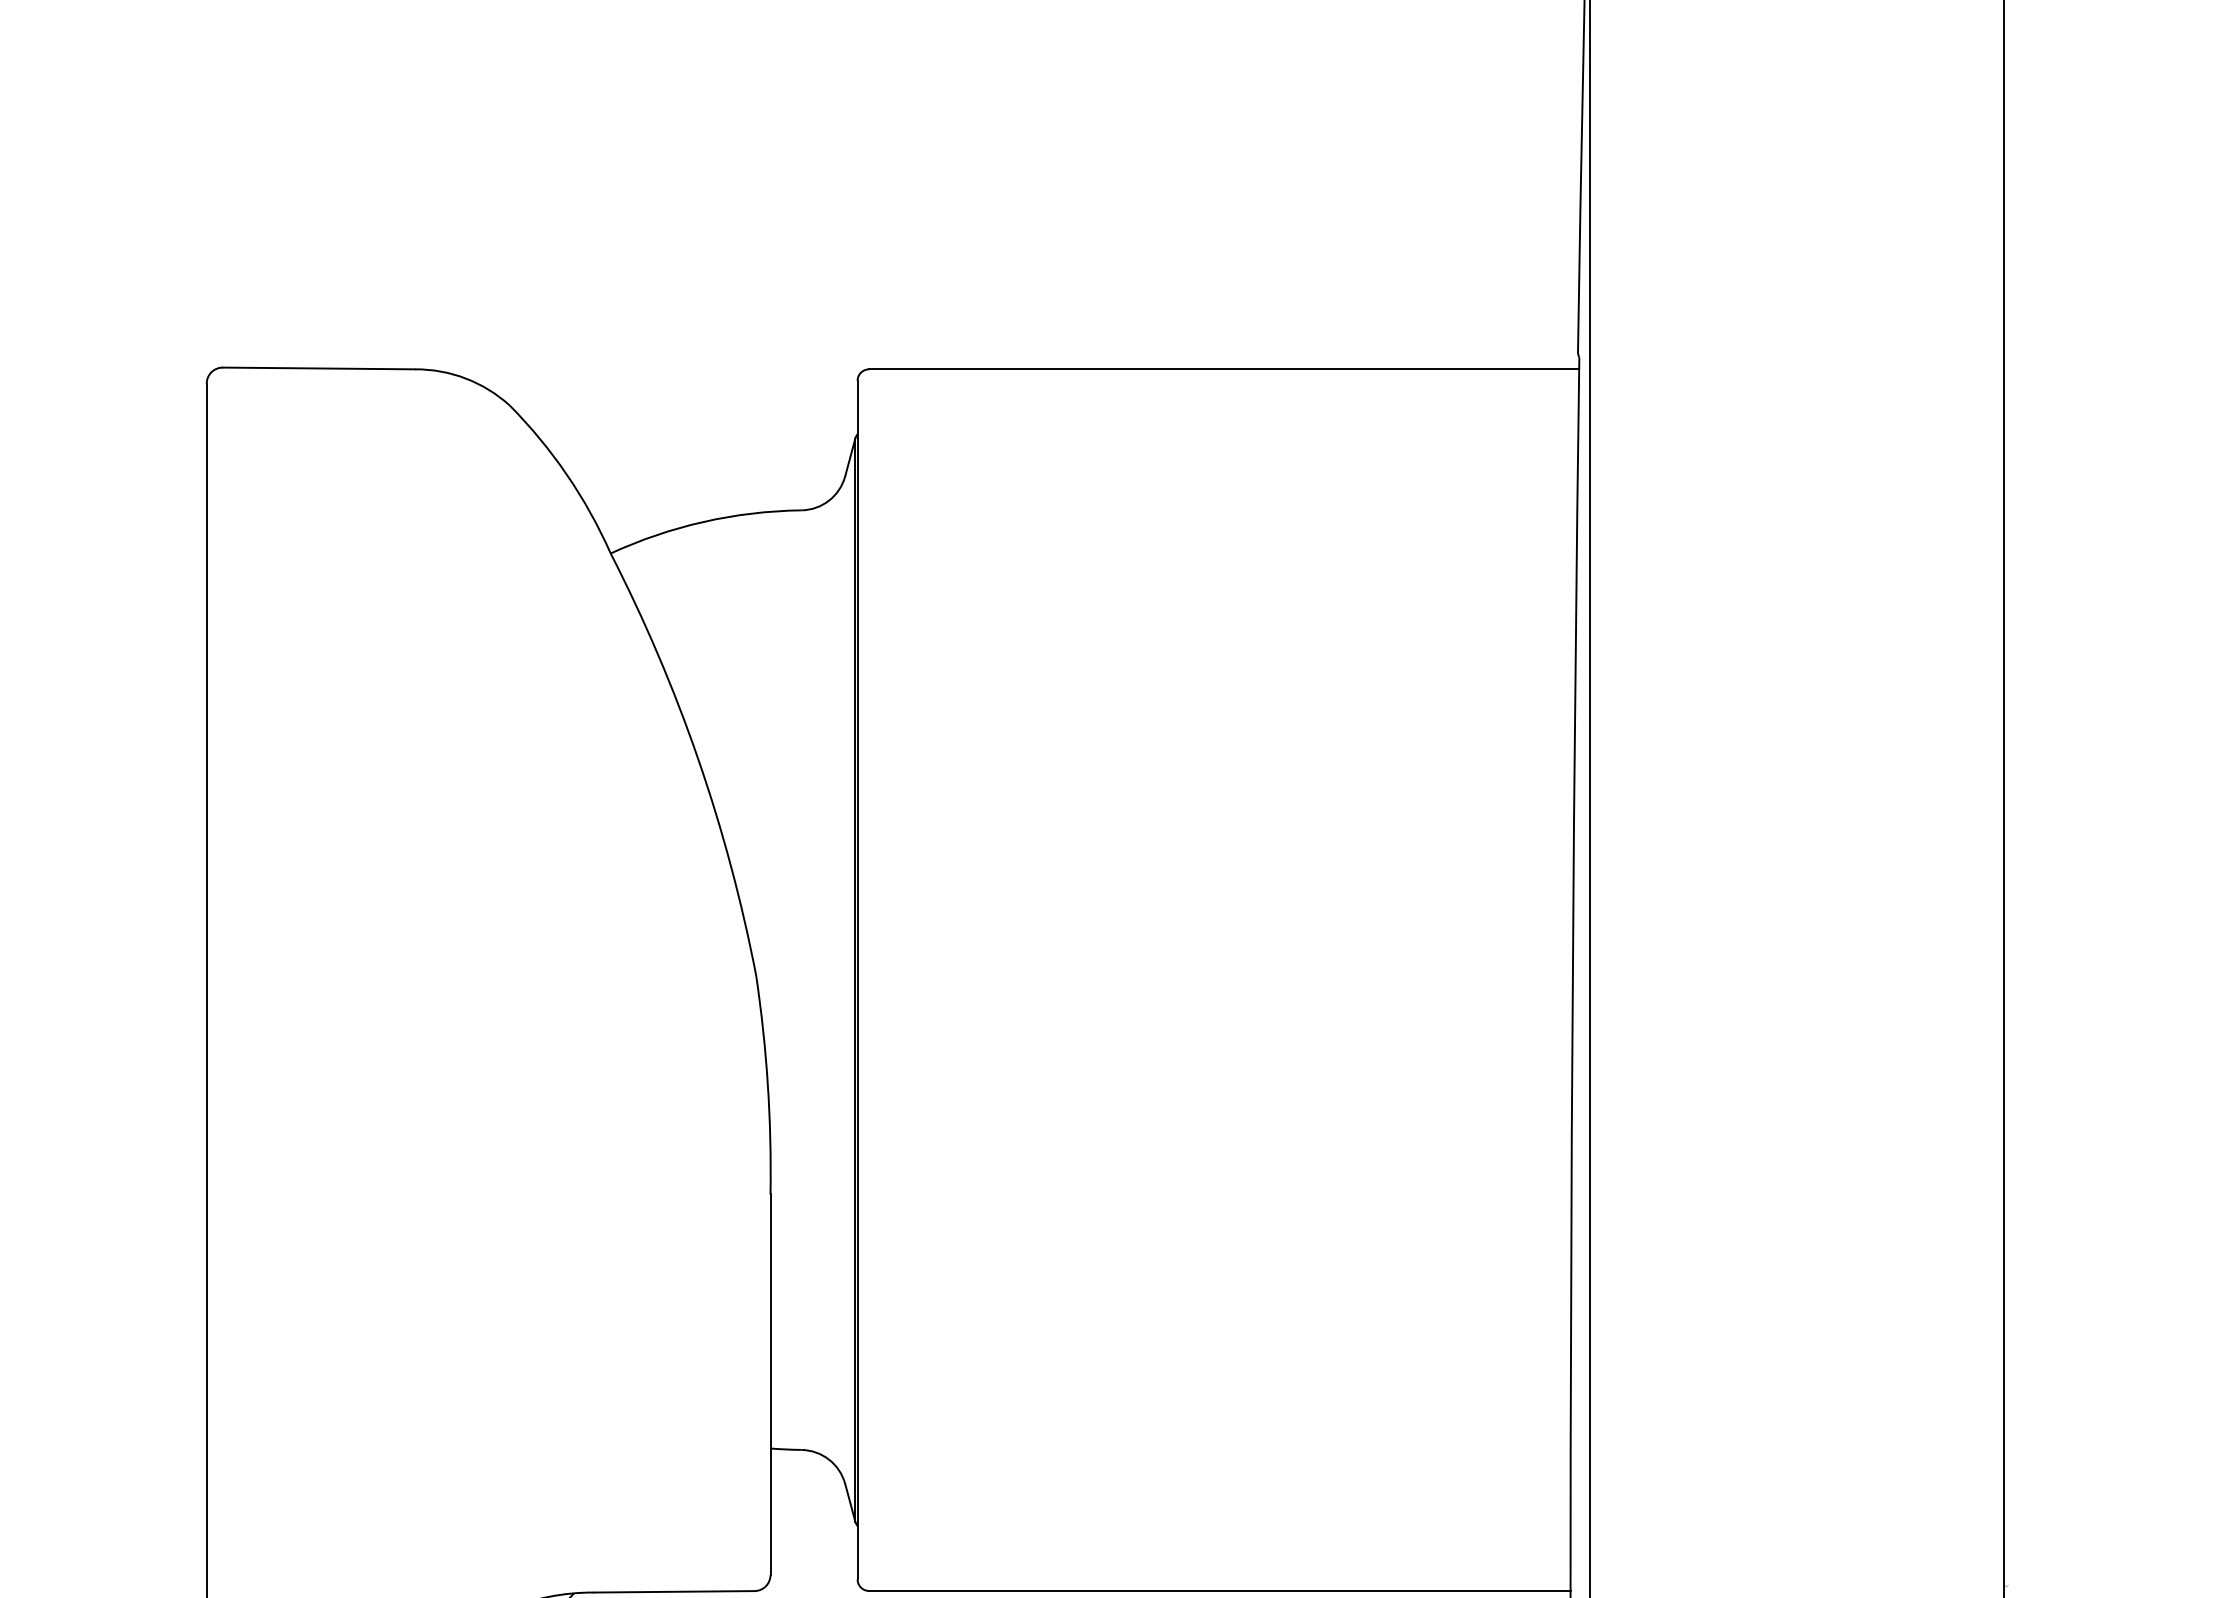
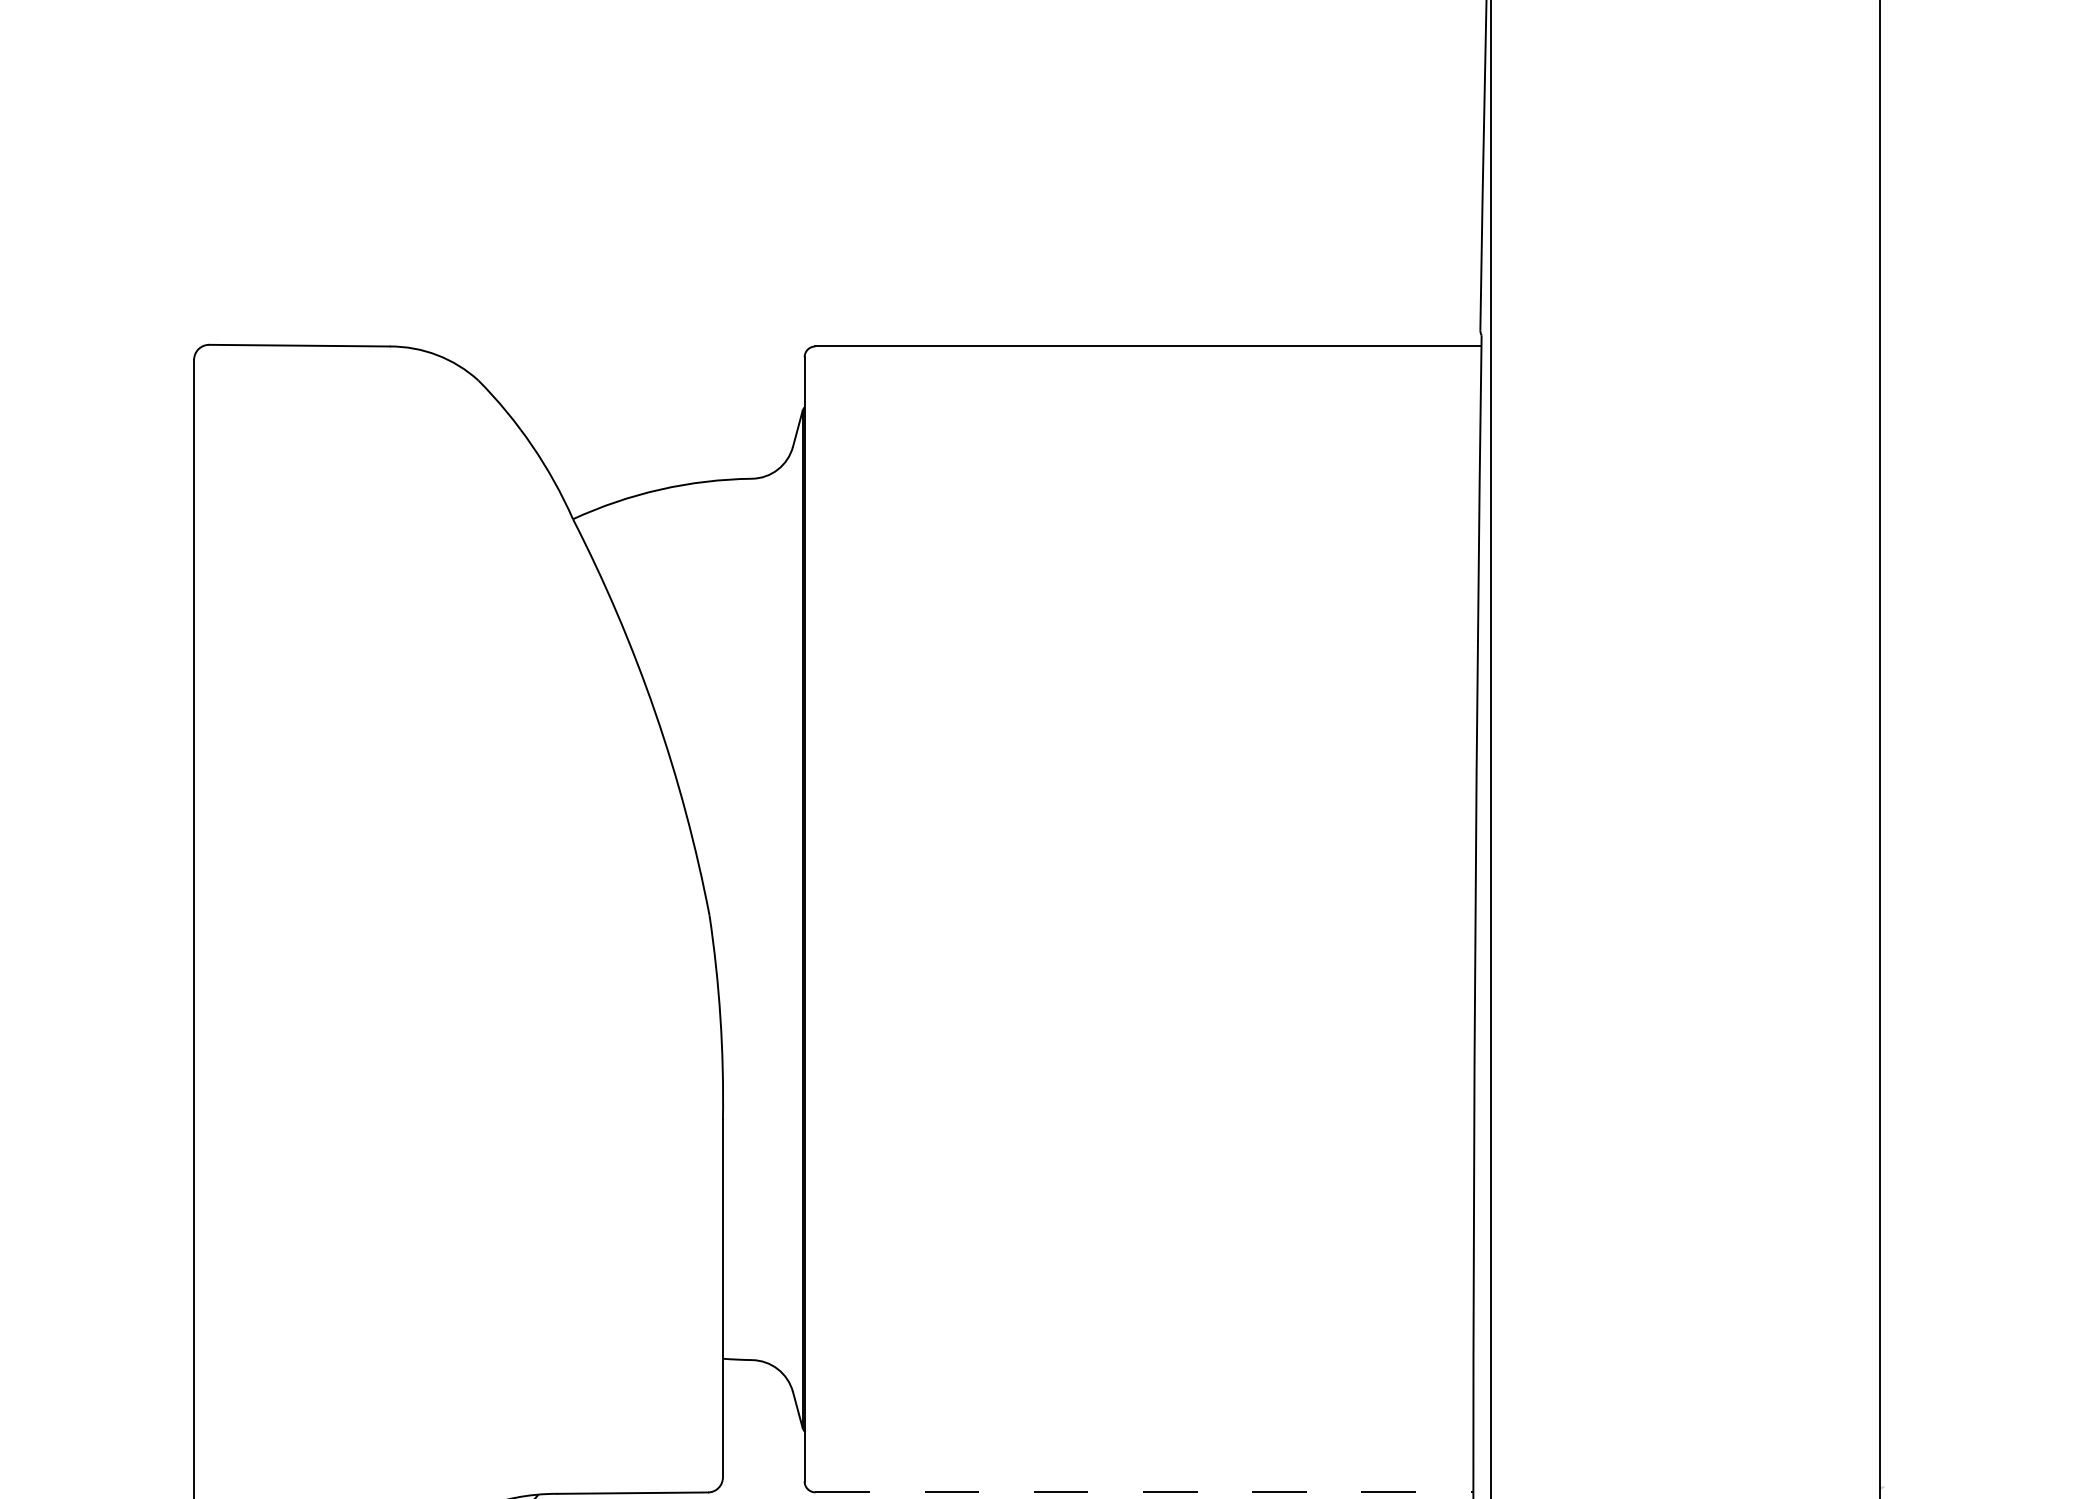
line: (1219, 1590) -> (1144, 1491), solid -> dashed

